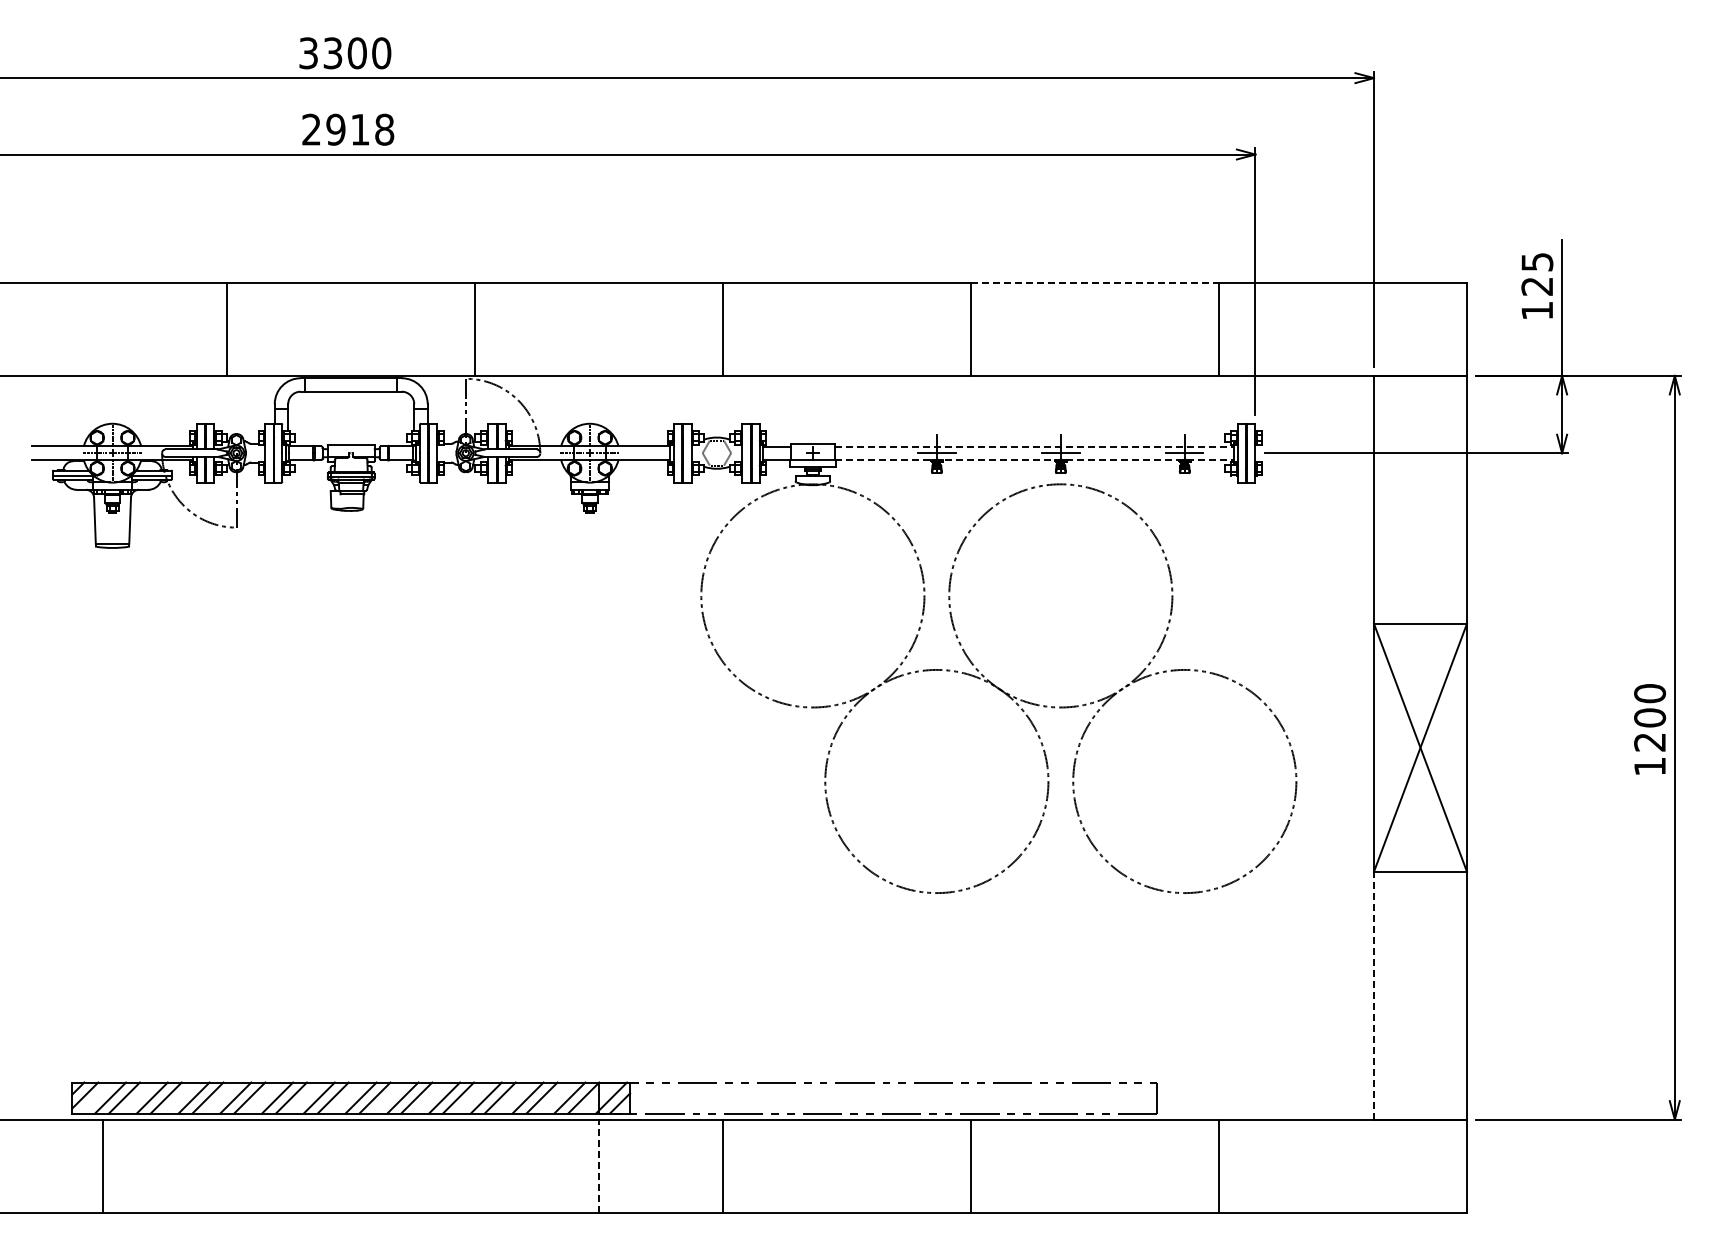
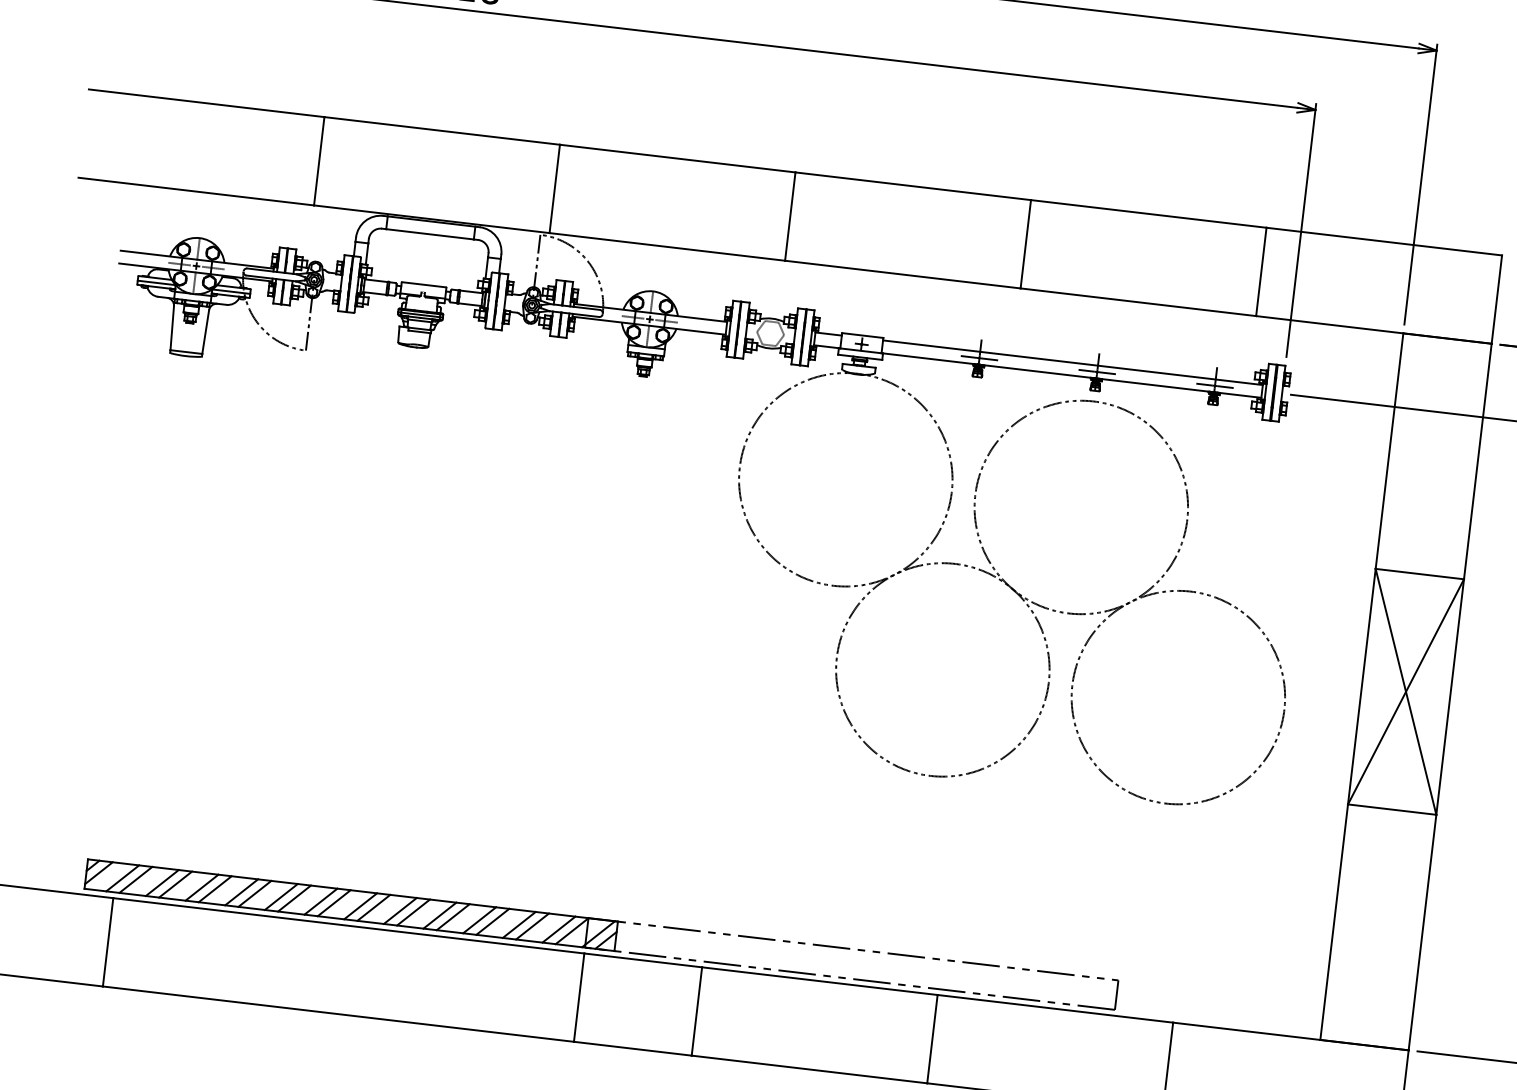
line: (1095, 282) -> (1149, 213), dashed -> solid
line: (1034, 446) -> (1072, 362), dashed -> solid
line: (1034, 460) -> (1071, 375), dashed -> solid
line: (1374, 995) -> (1334, 922), dashed -> solid
line: (599, 1165) -> (579, 997), dashed -> solid

